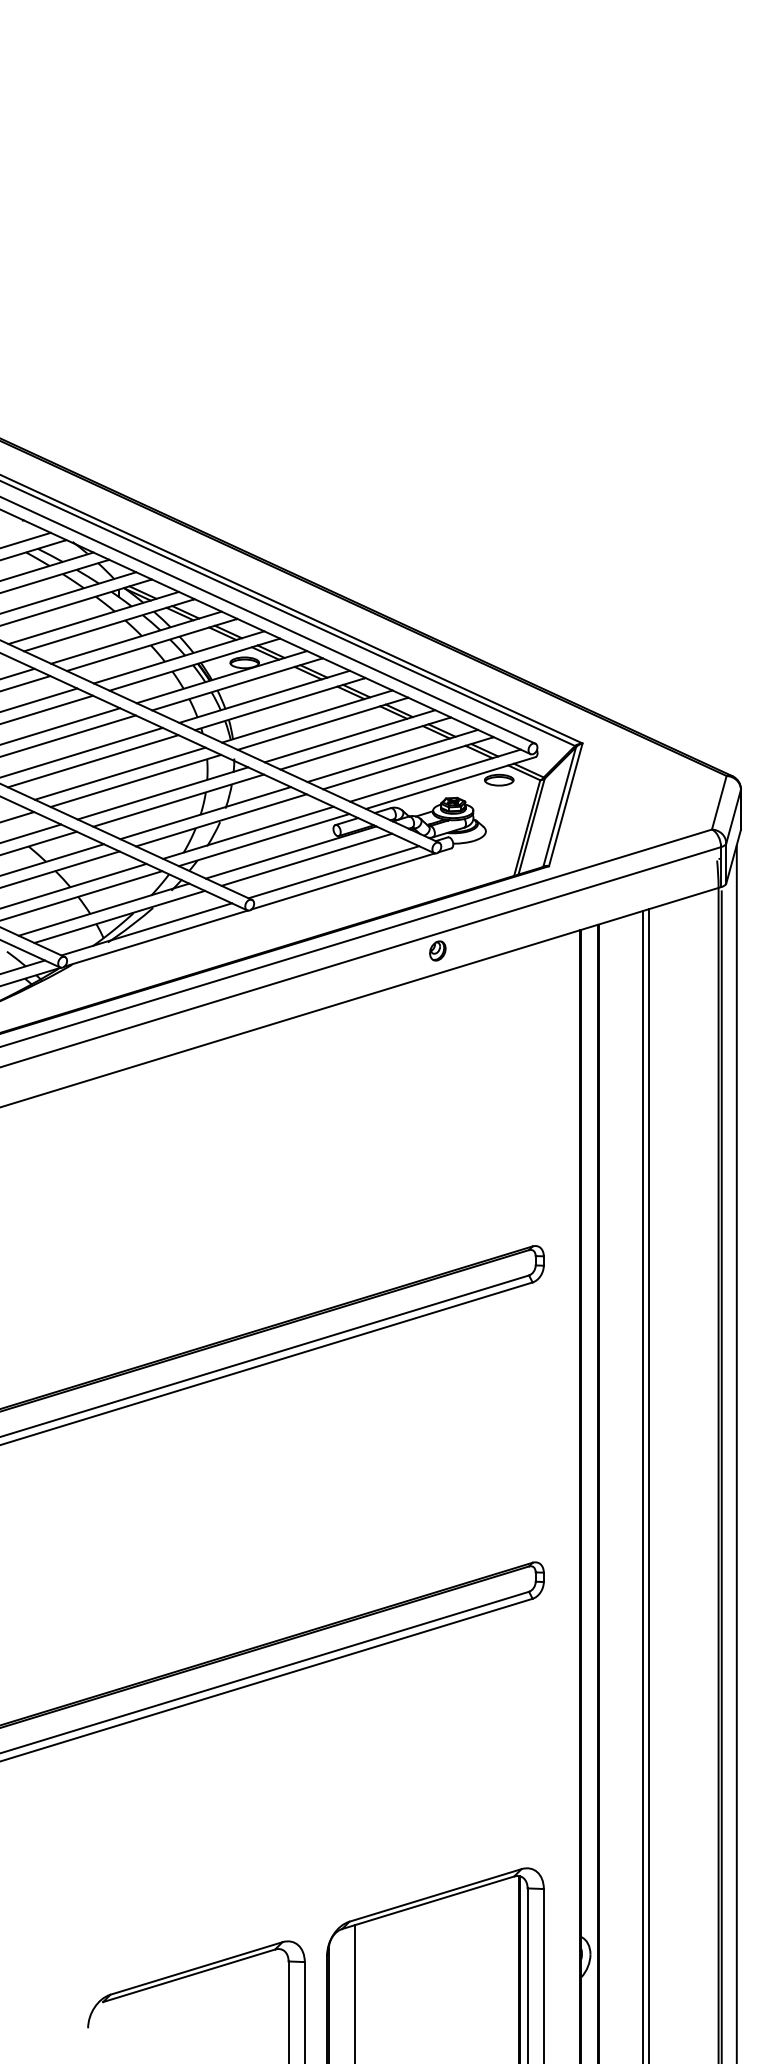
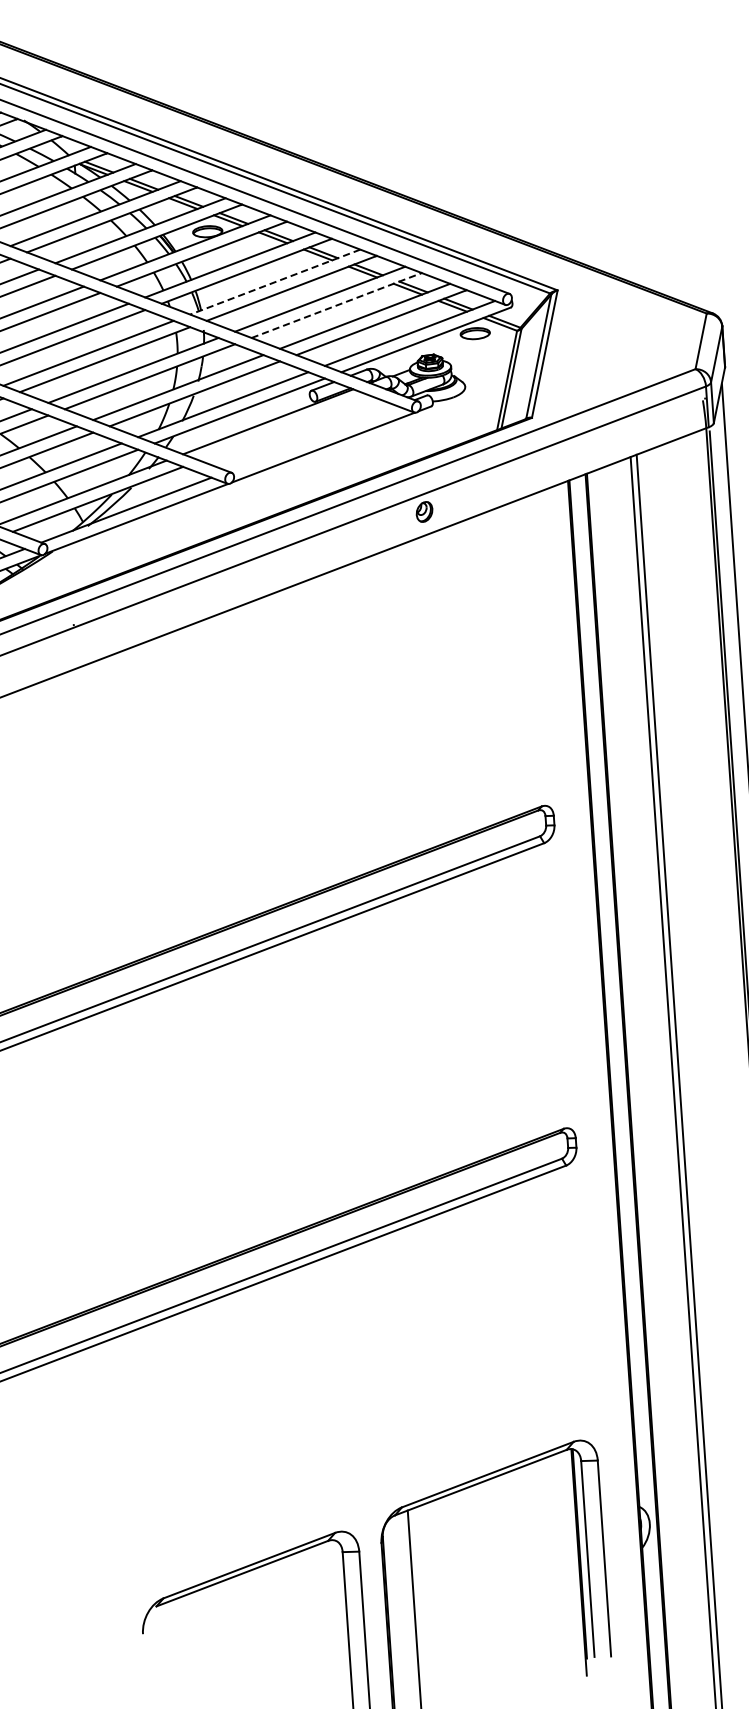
line: (306, 716) -> (274, 282), solid -> dashed
line: (365, 743) -> (336, 305), solid -> dashed
line: (306, 859) -> (284, 427), removed
line: (333, 872) -> (312, 439), removed

